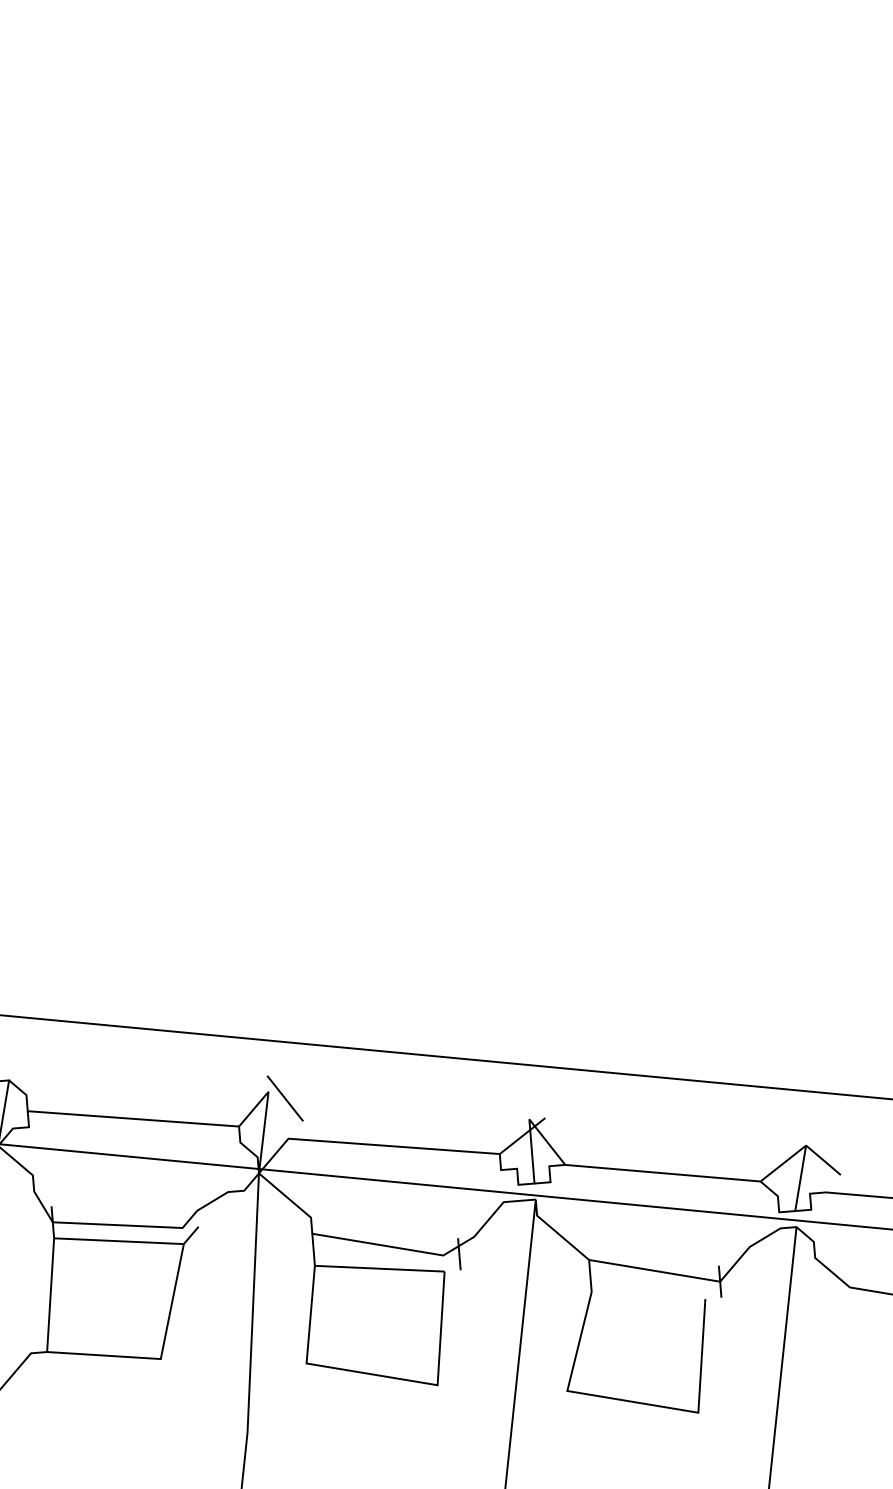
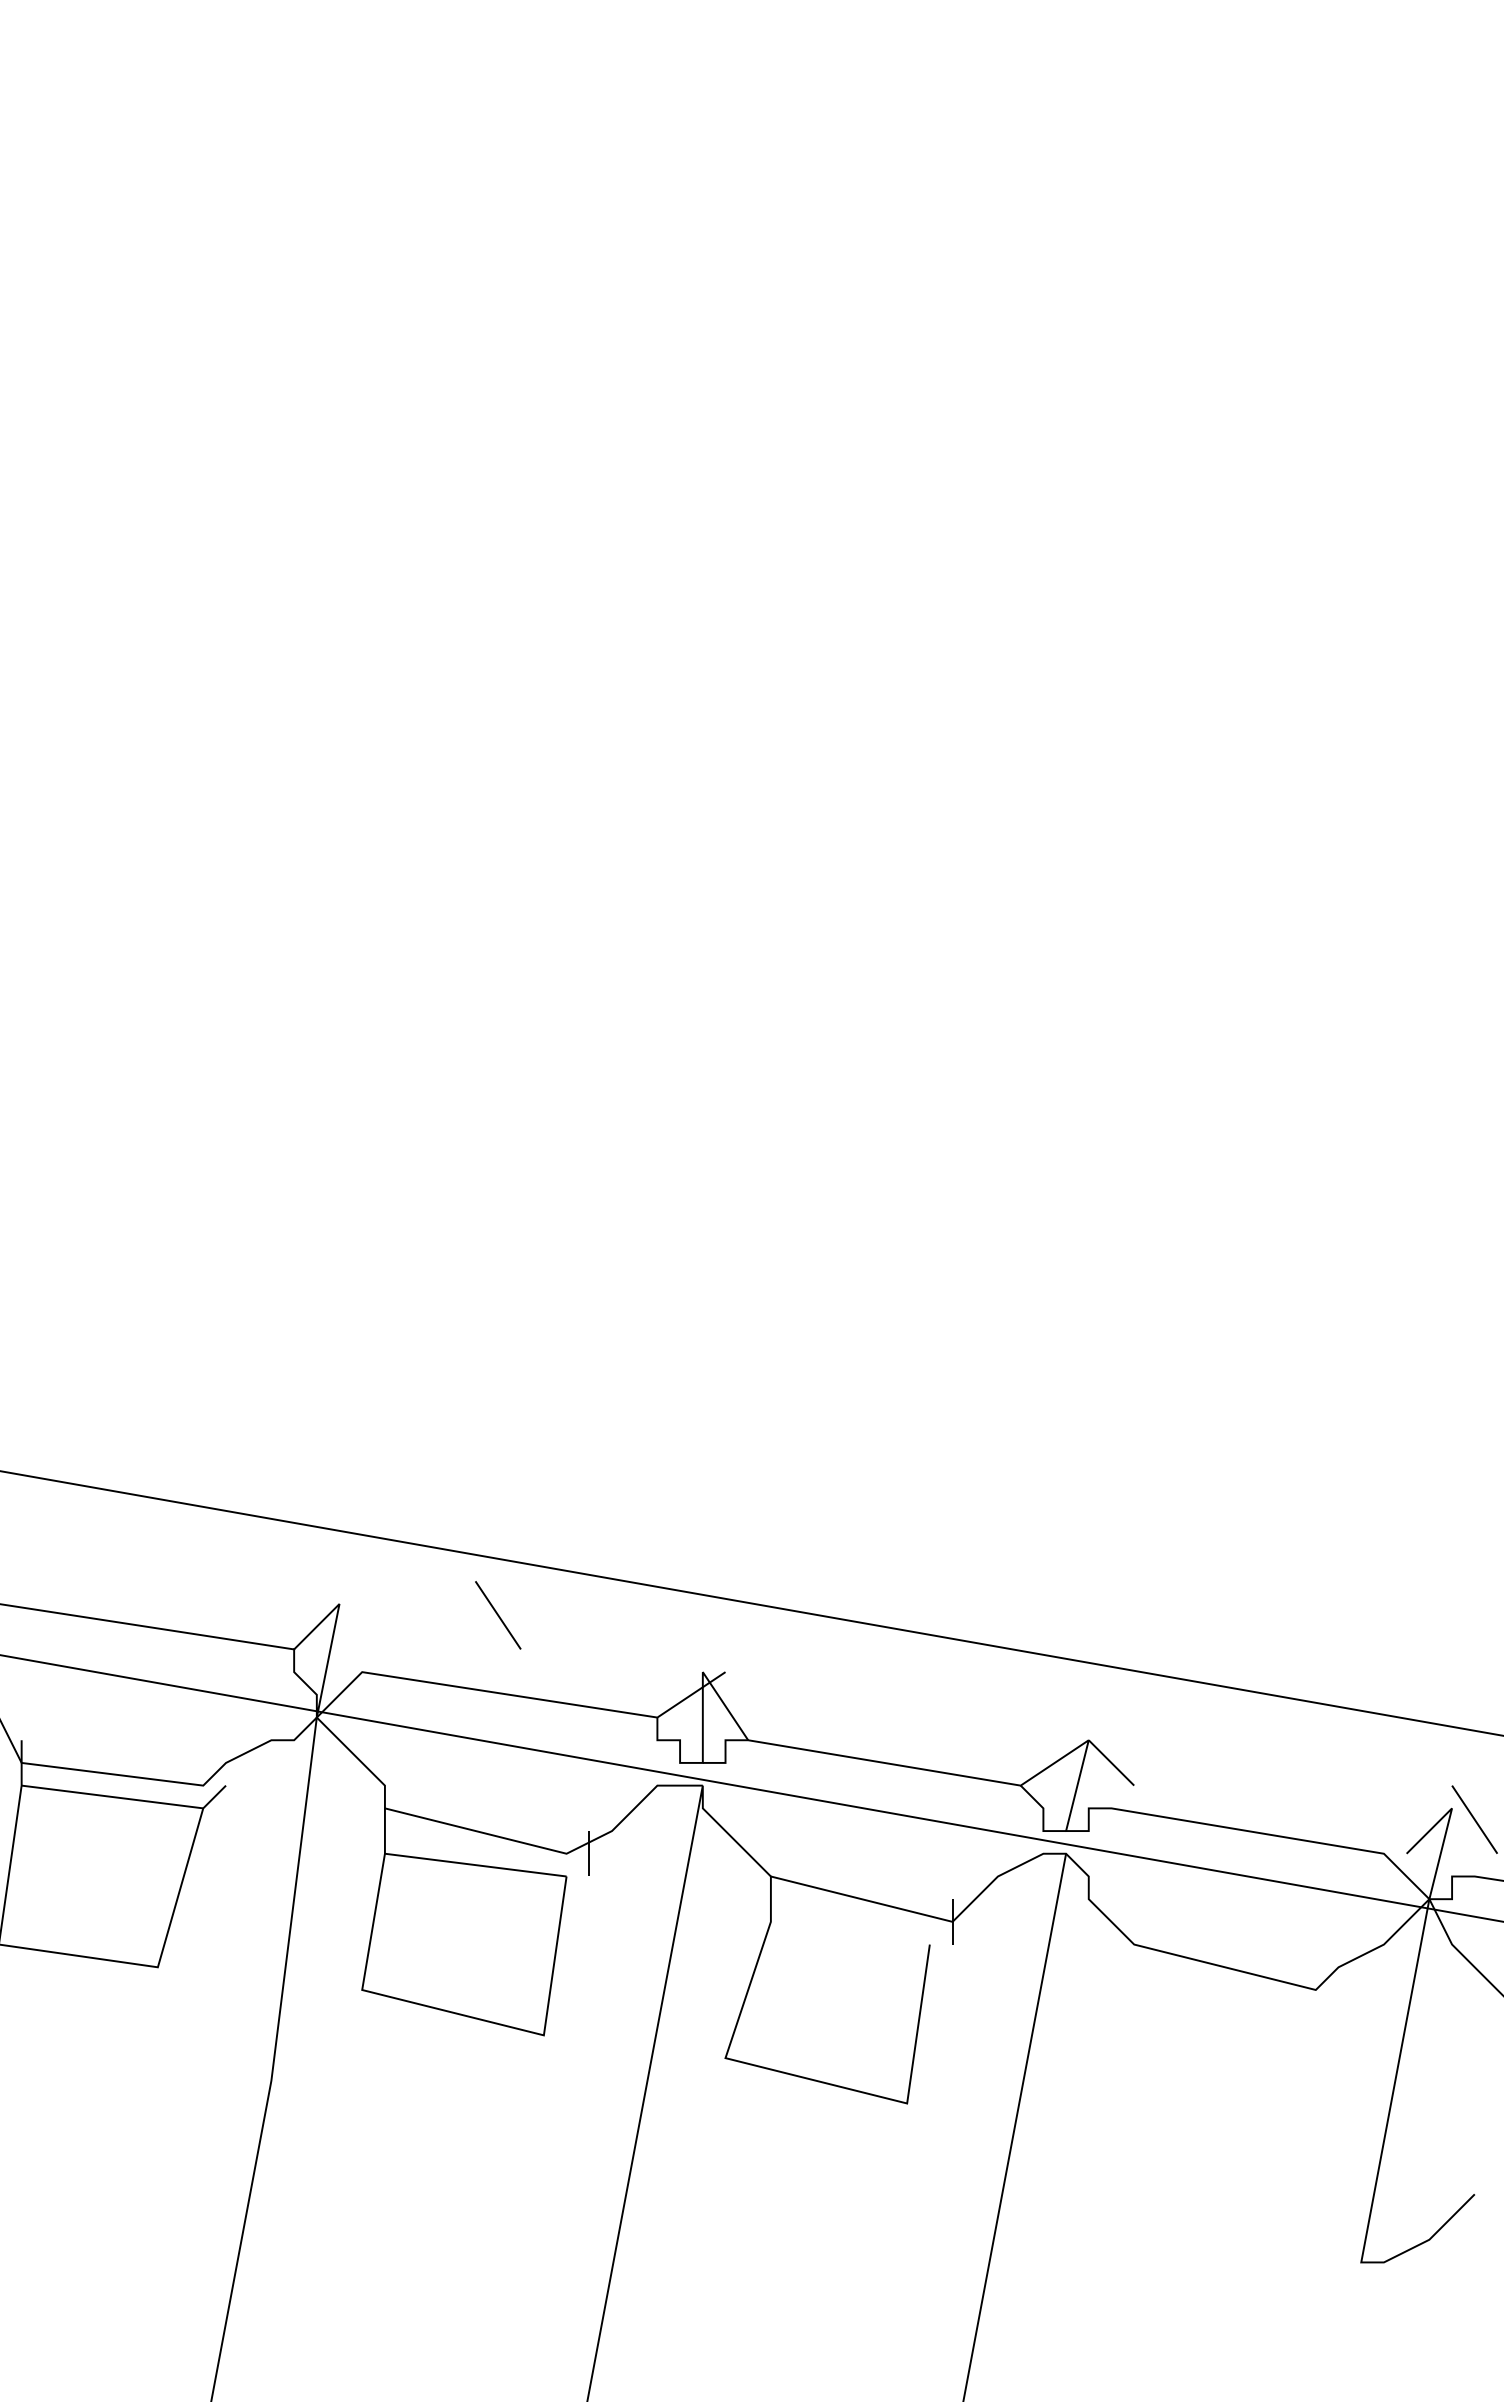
line: (285, 1098) -> (498, 1615), moved

